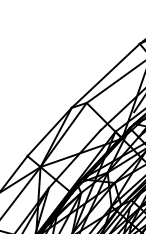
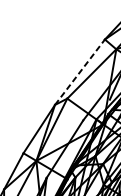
line: (105, 75) -> (79, 71), solid -> dashed

